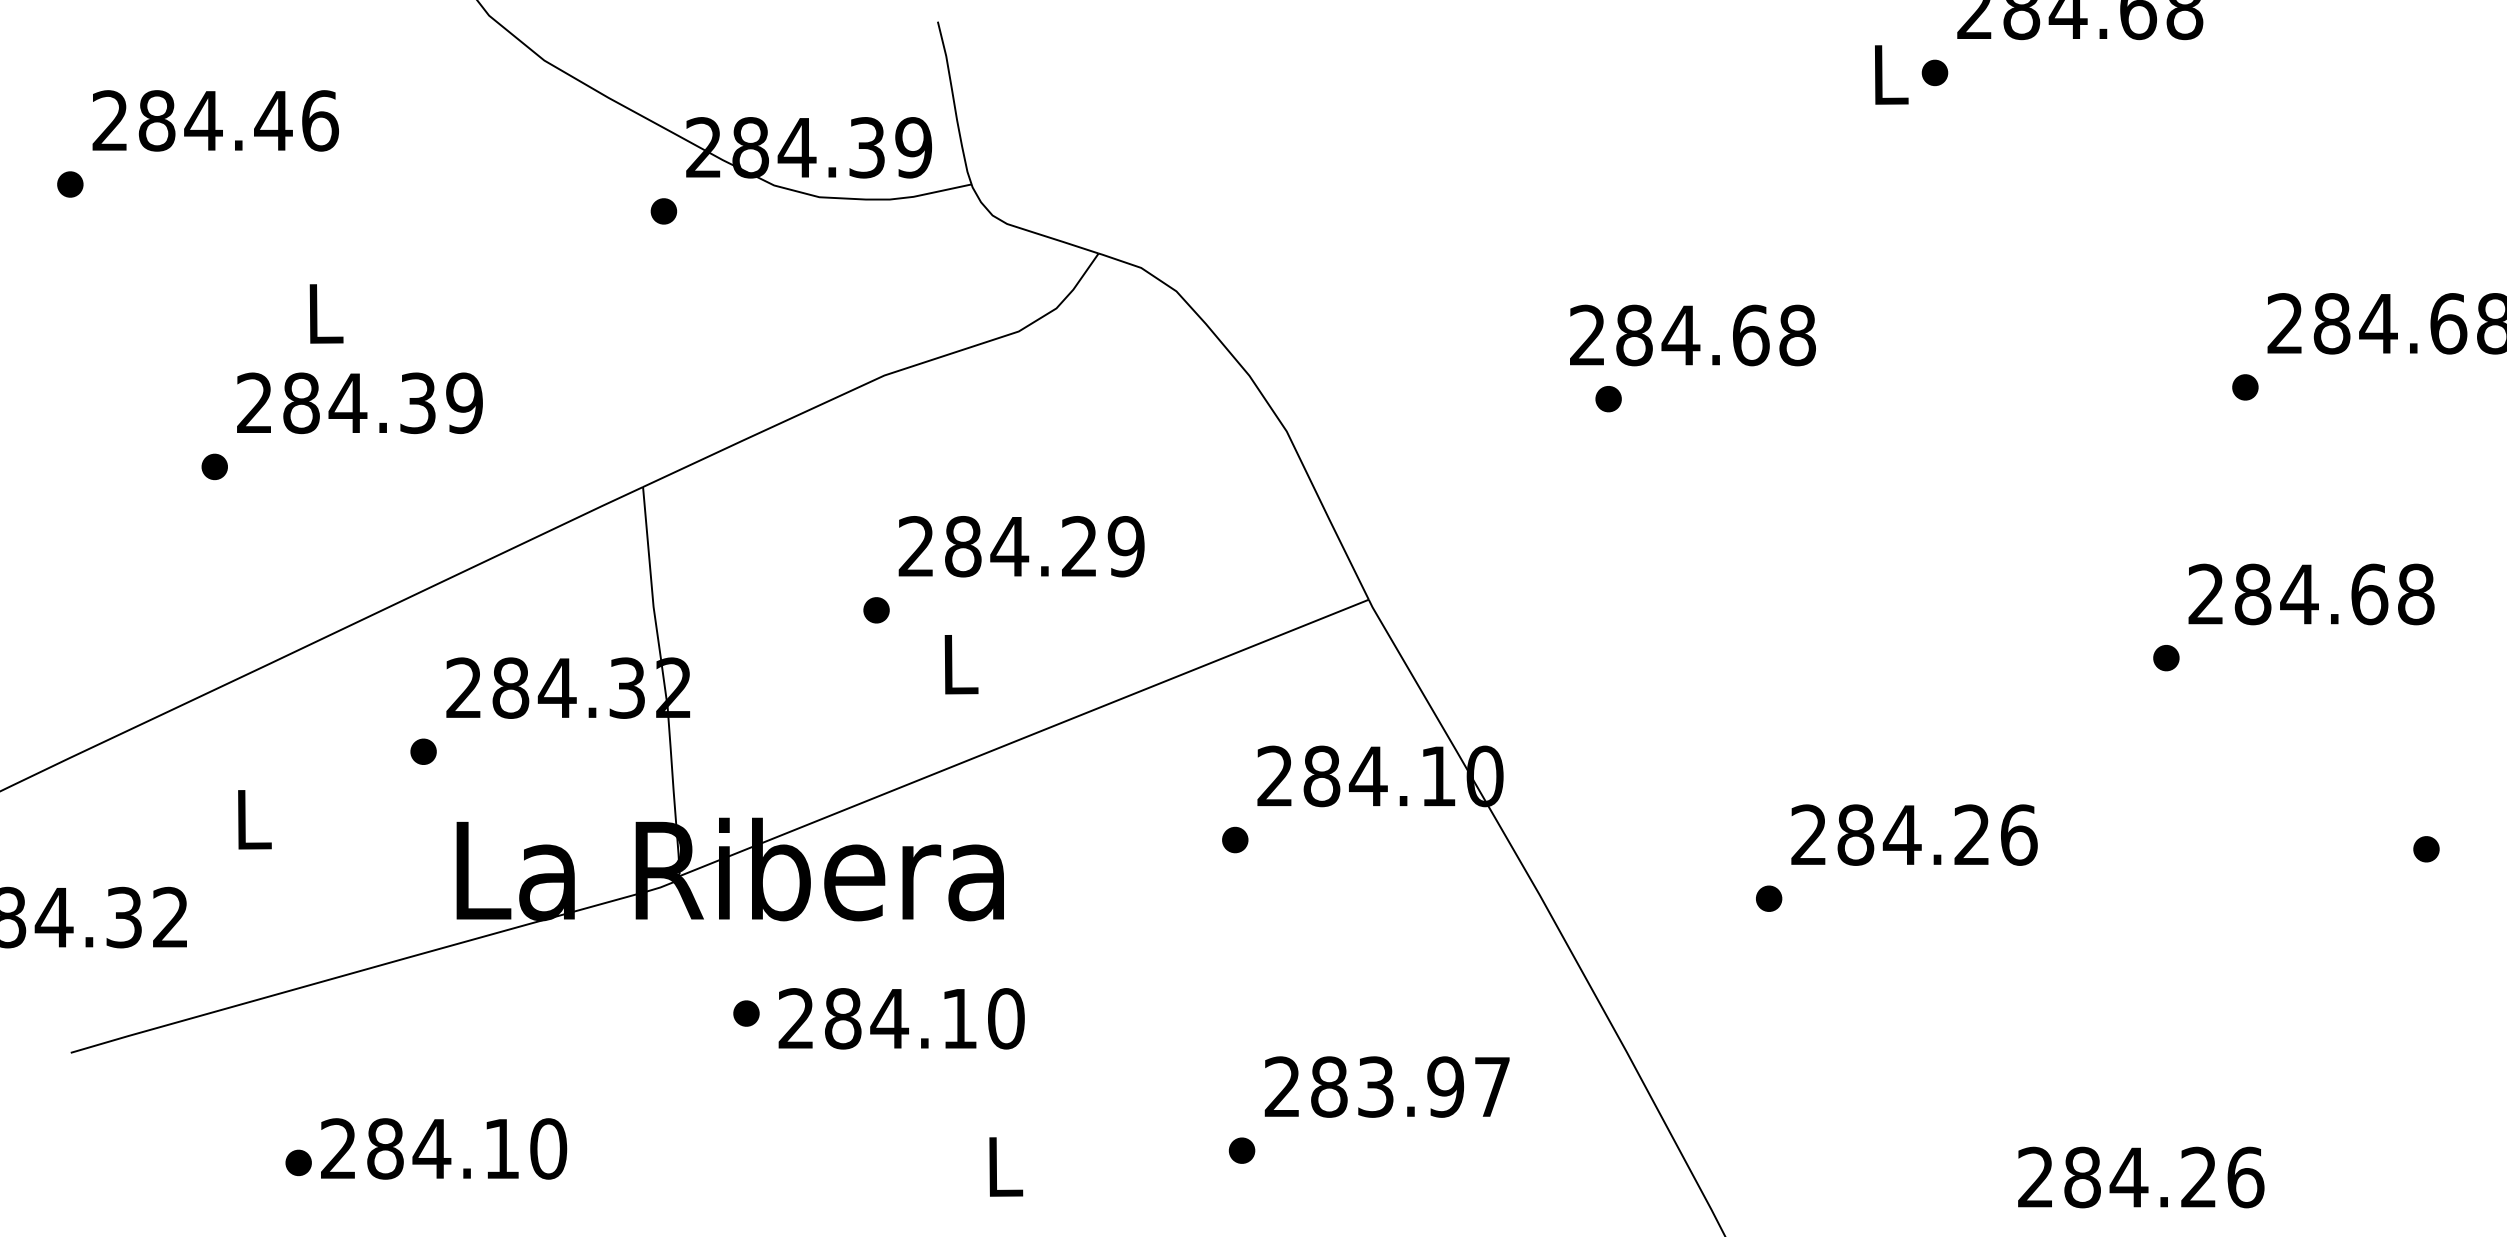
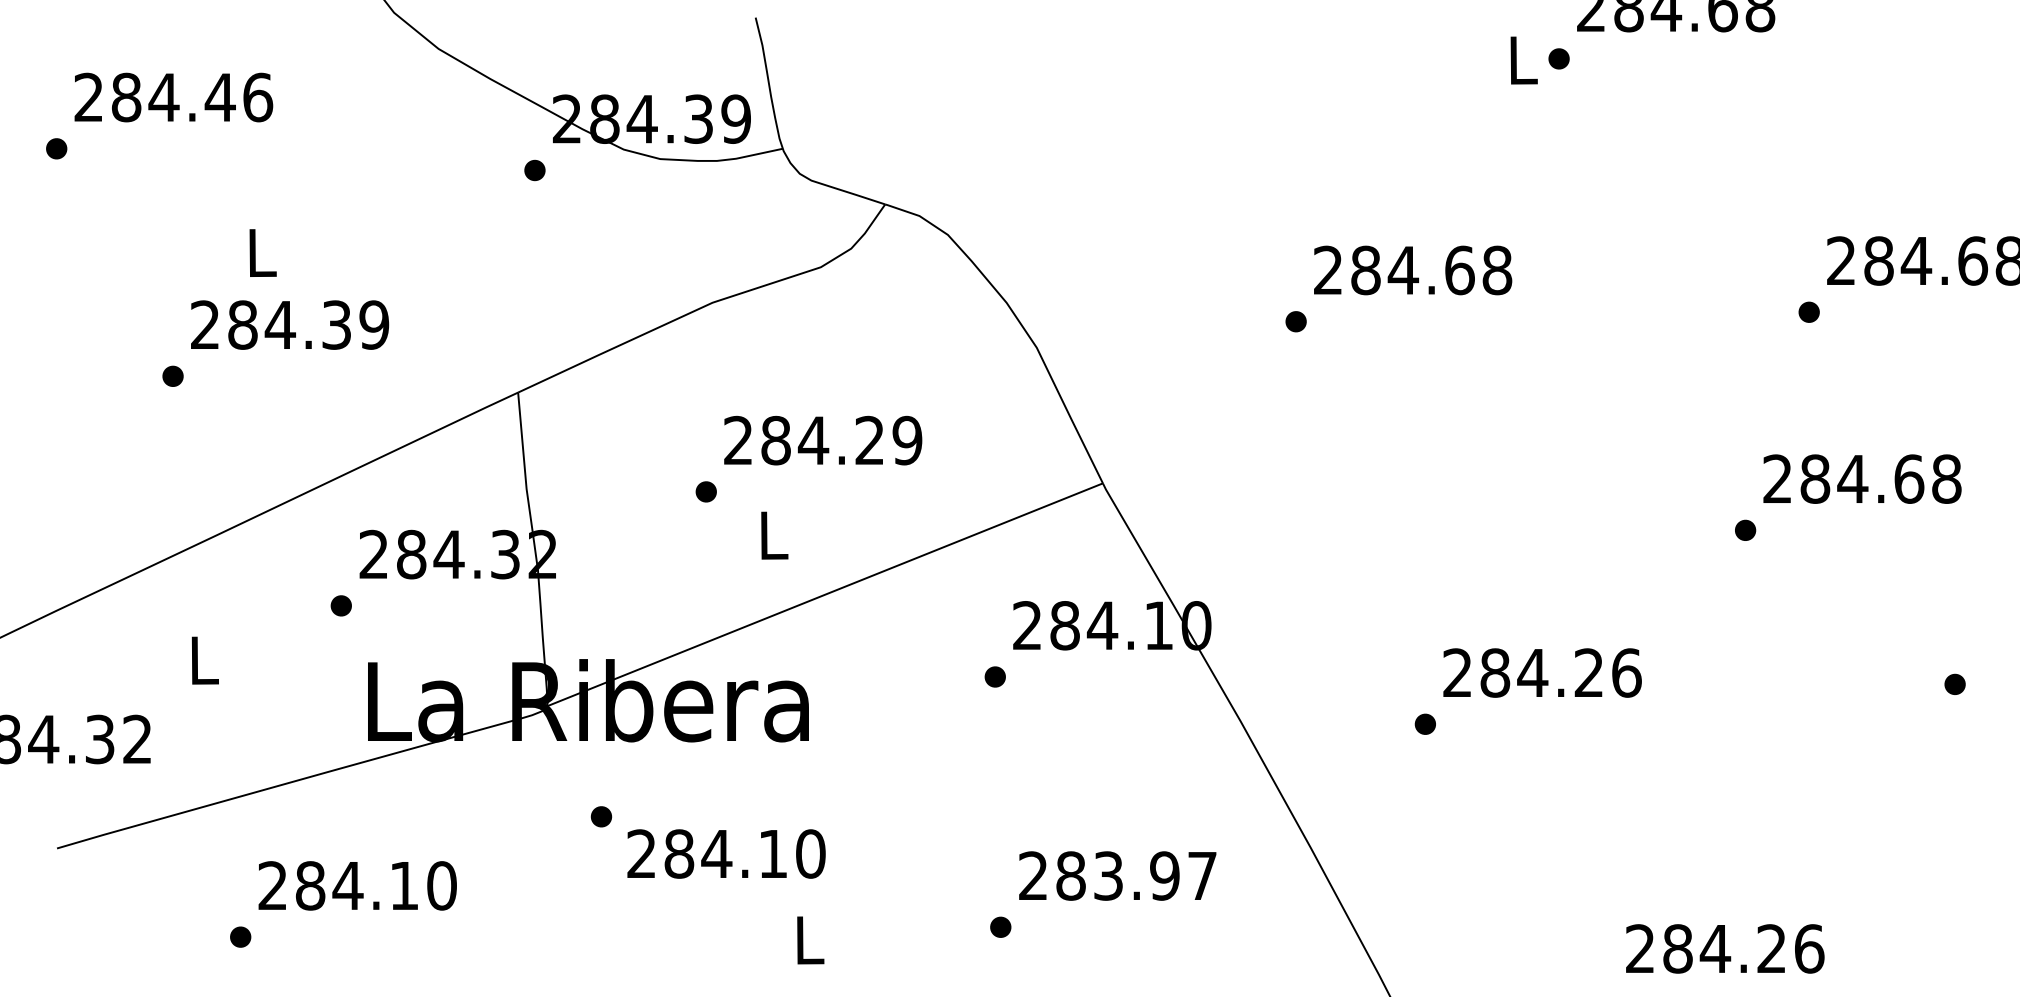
text: (1693, 335) -> (1413, 270), moved
text: (901, 1018) -> (726, 853), moved
text: (443, 1148) -> (357, 885), moved

